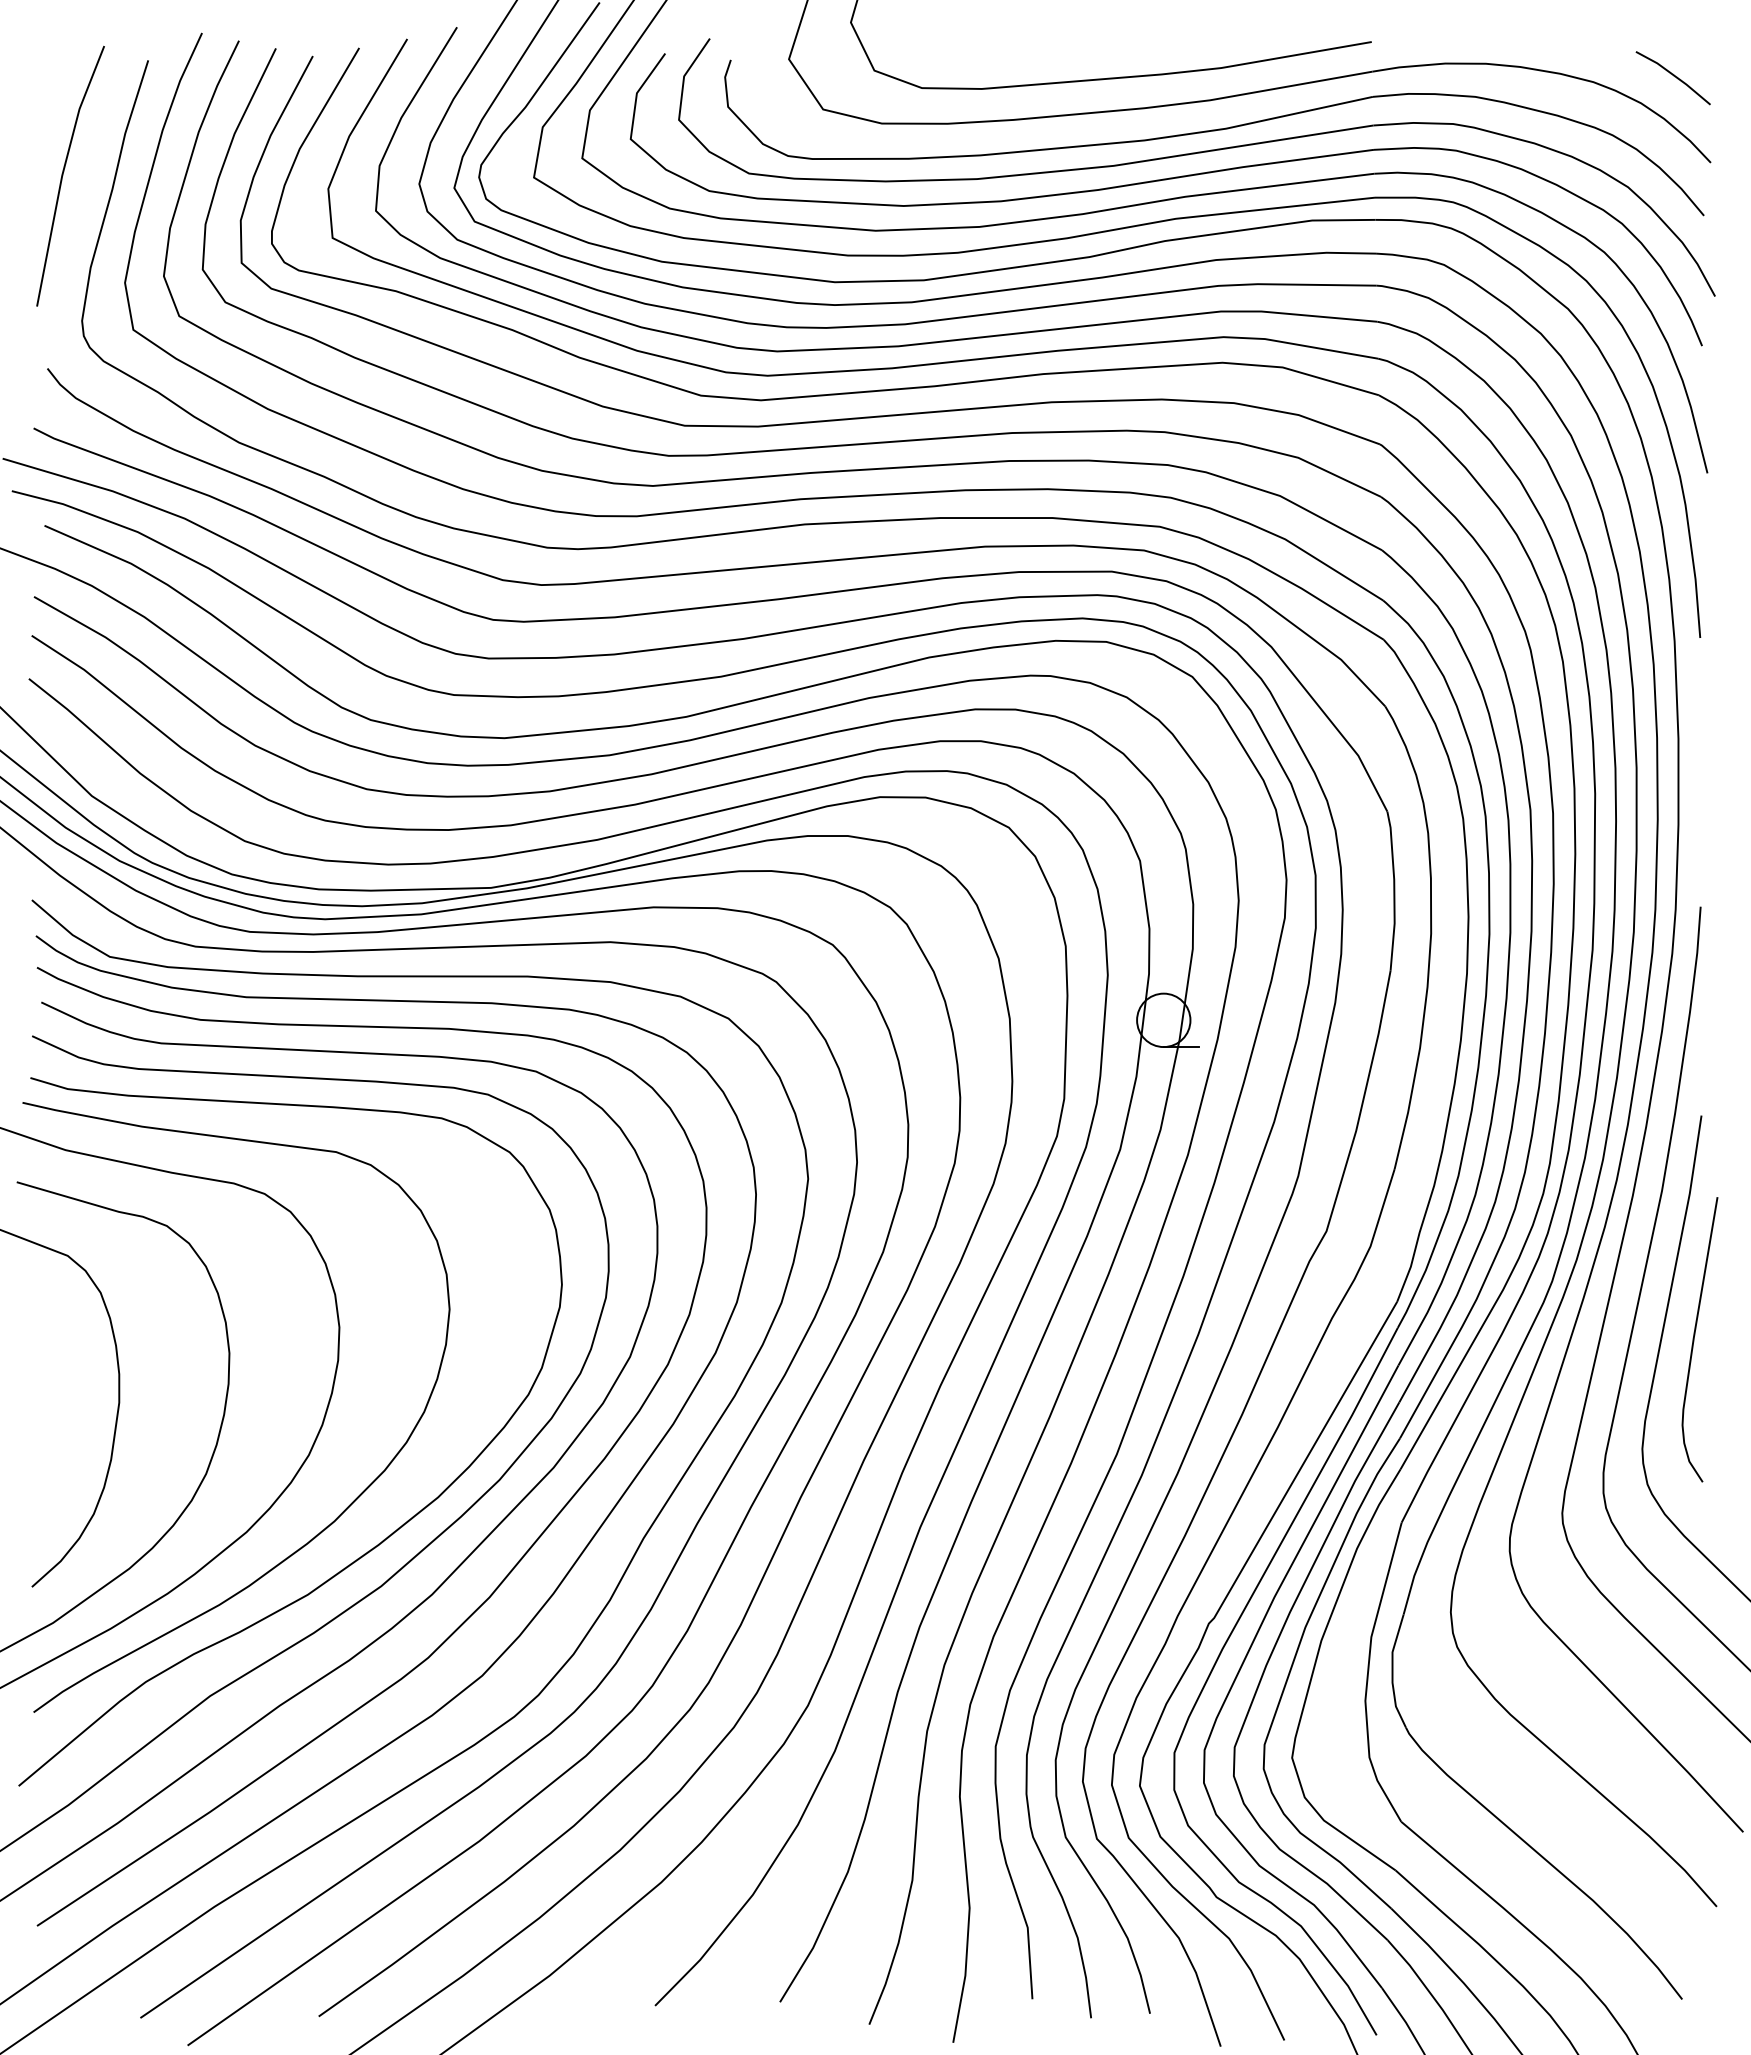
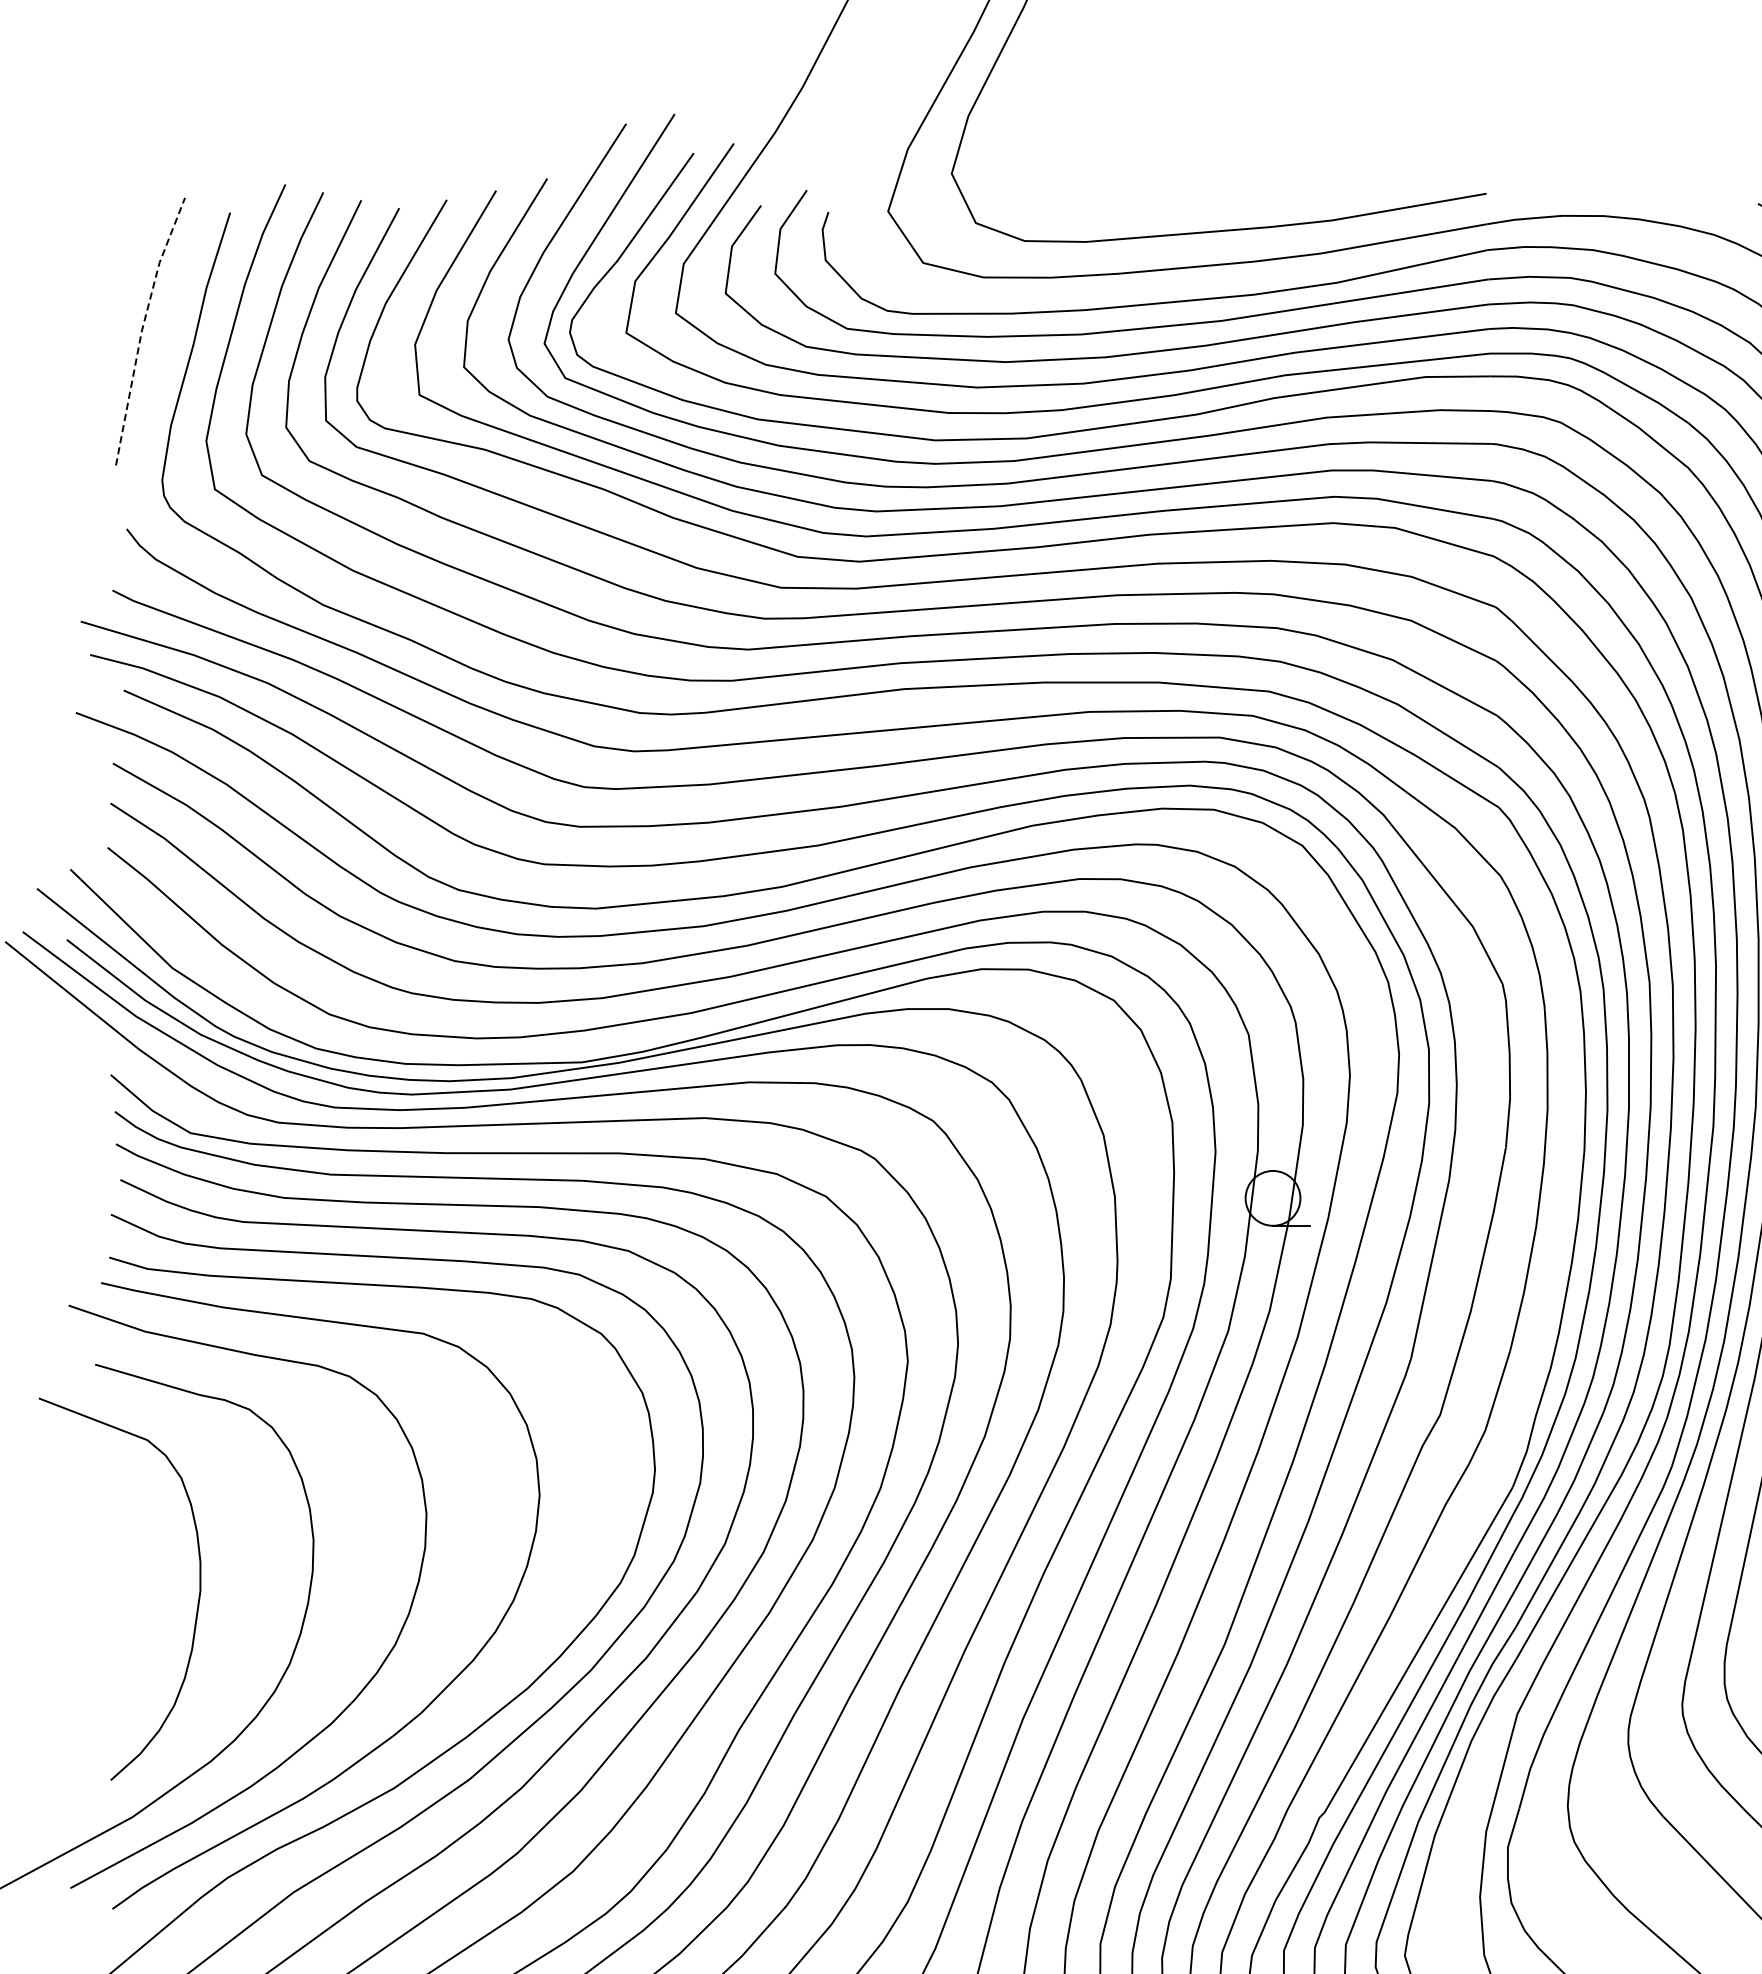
line: (62, 173) -> (142, 328), solid -> dashed

